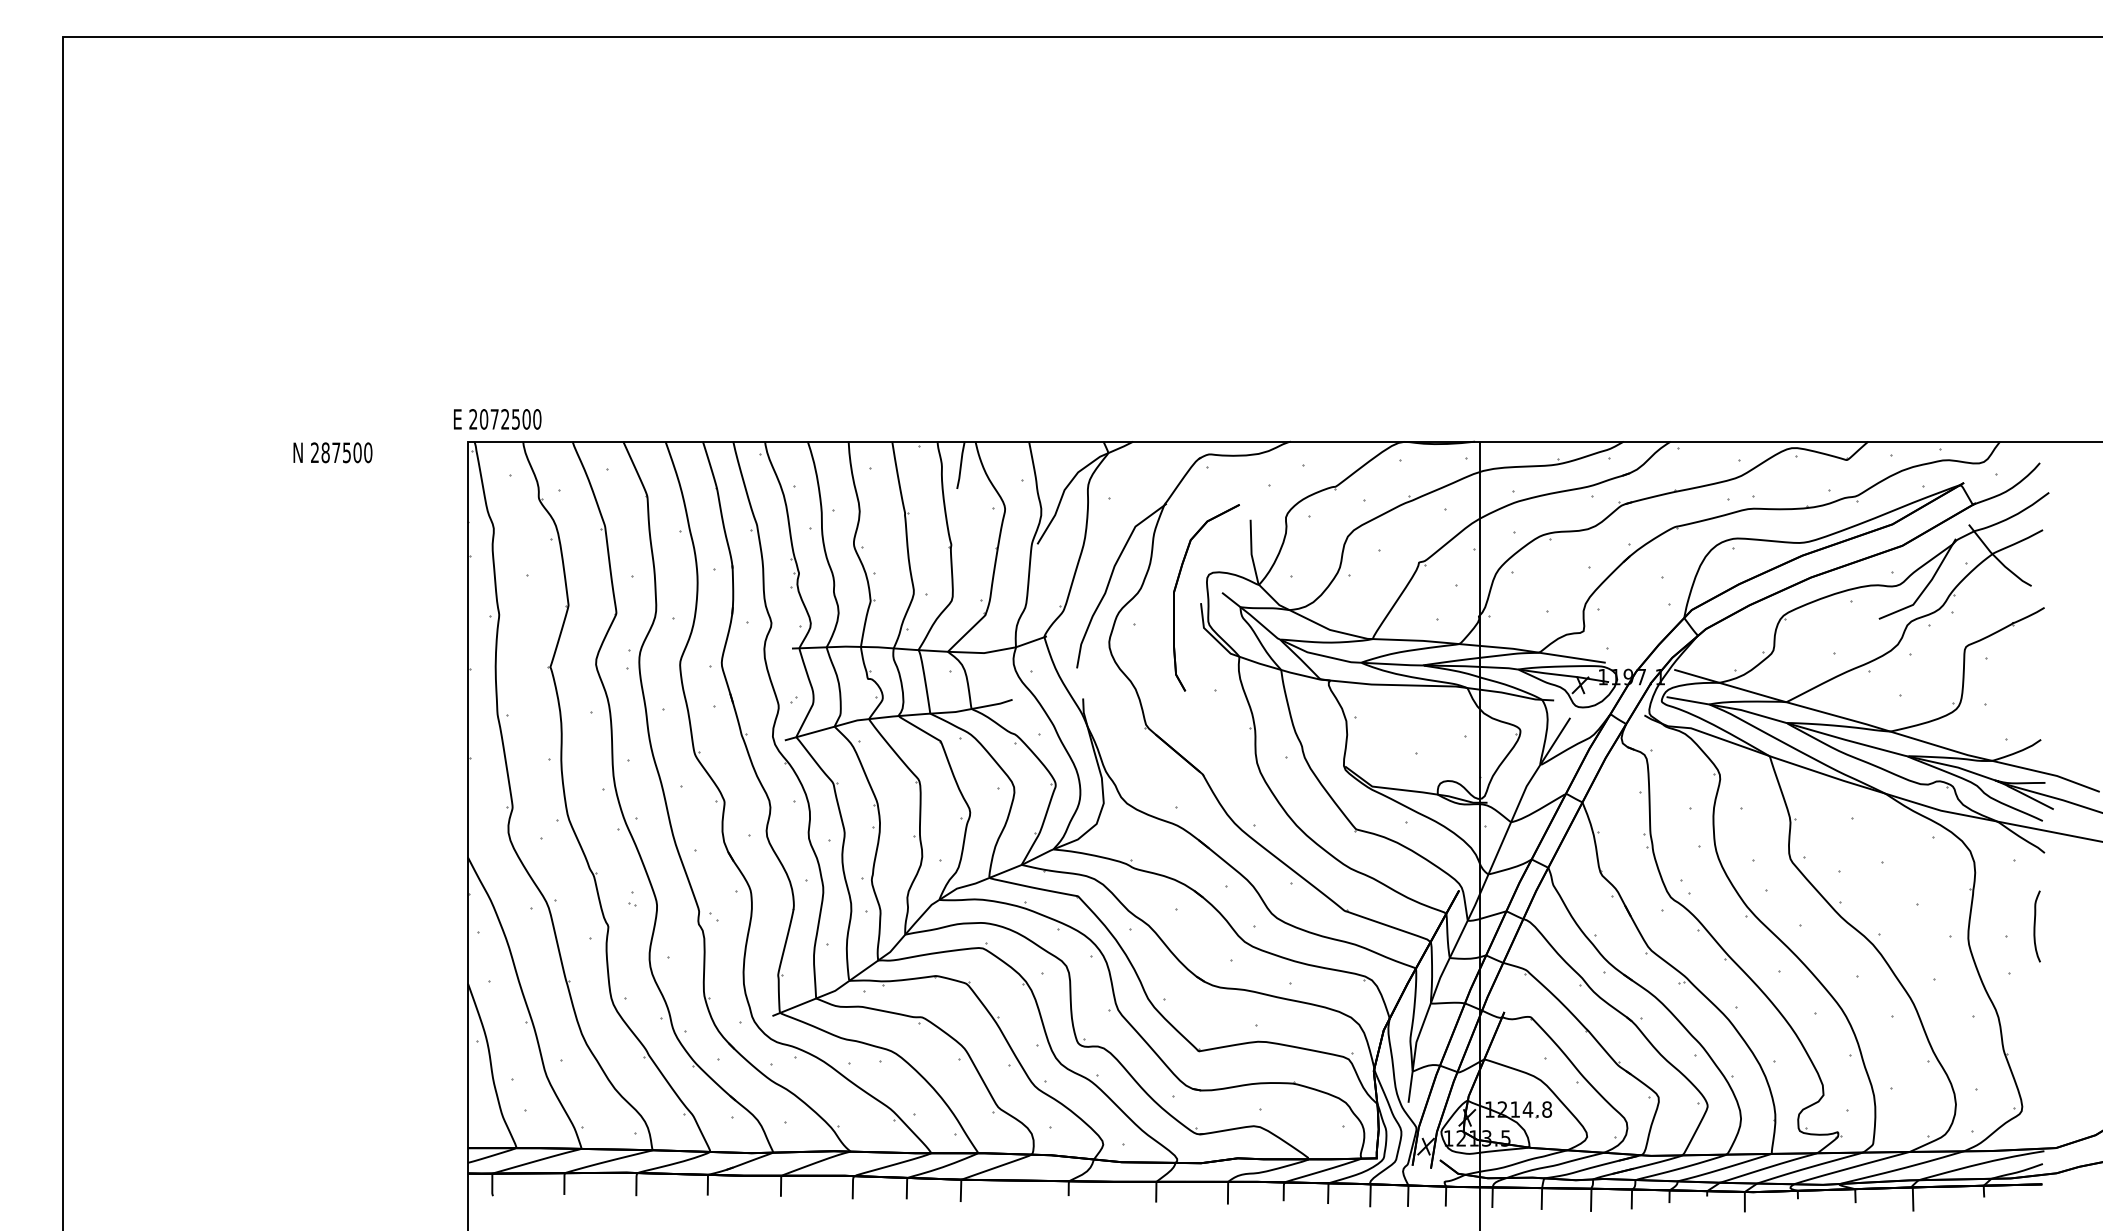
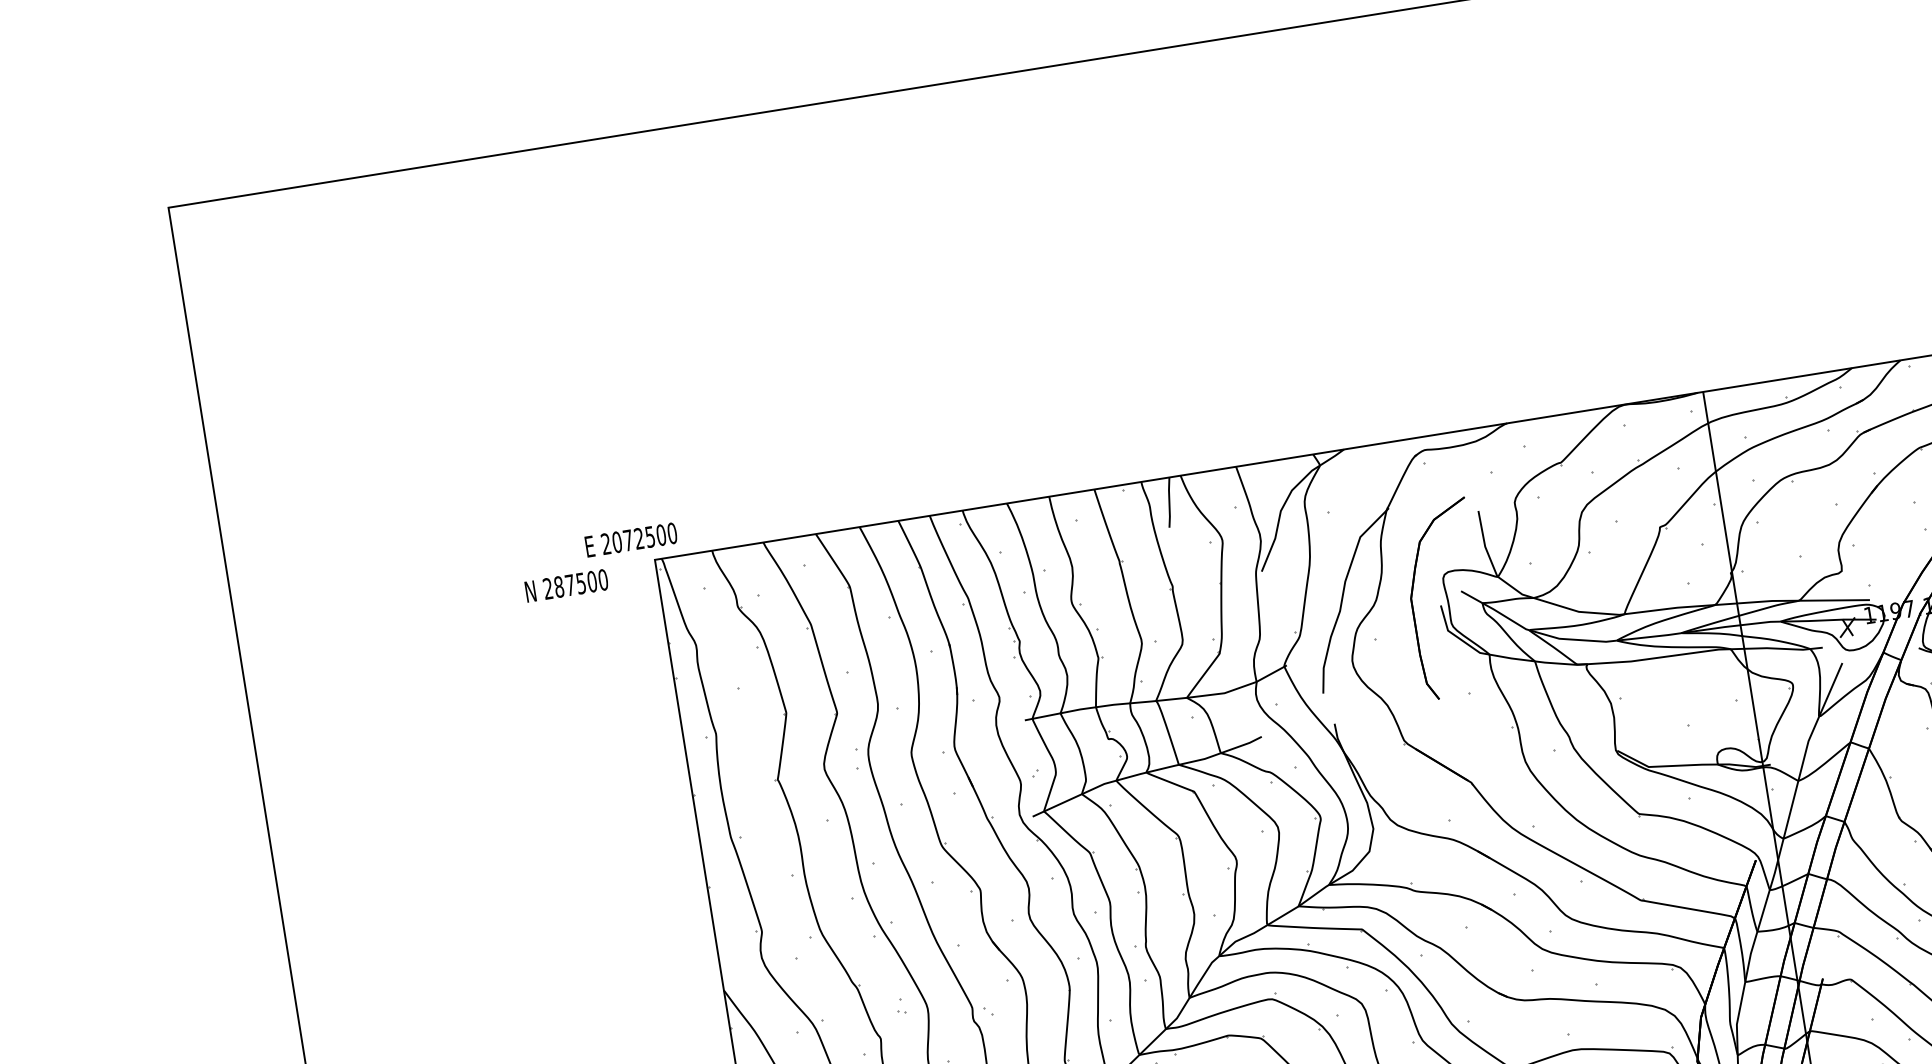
text: (497, 419) -> (631, 540), moved
text: (332, 452) -> (566, 585), moved

